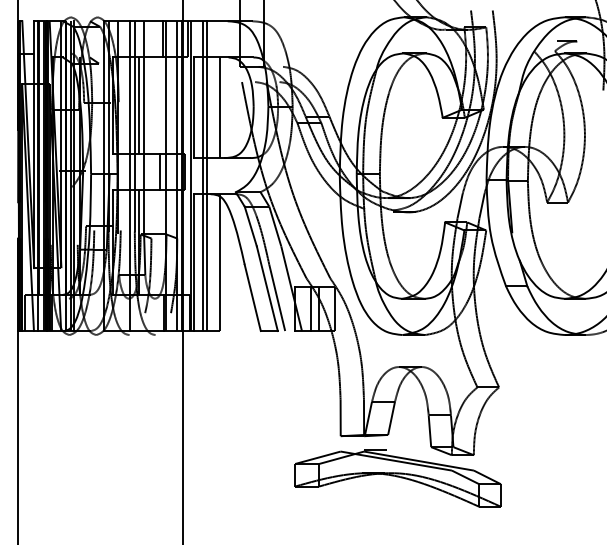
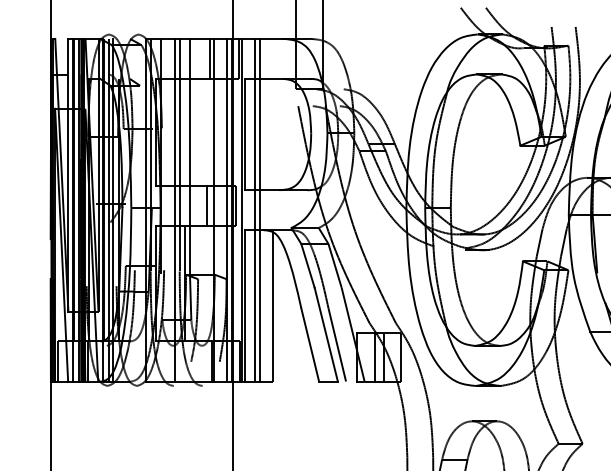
line: (139, 105) -> (184, 132), removed
line: (219, 107) -> (273, 134), removed

